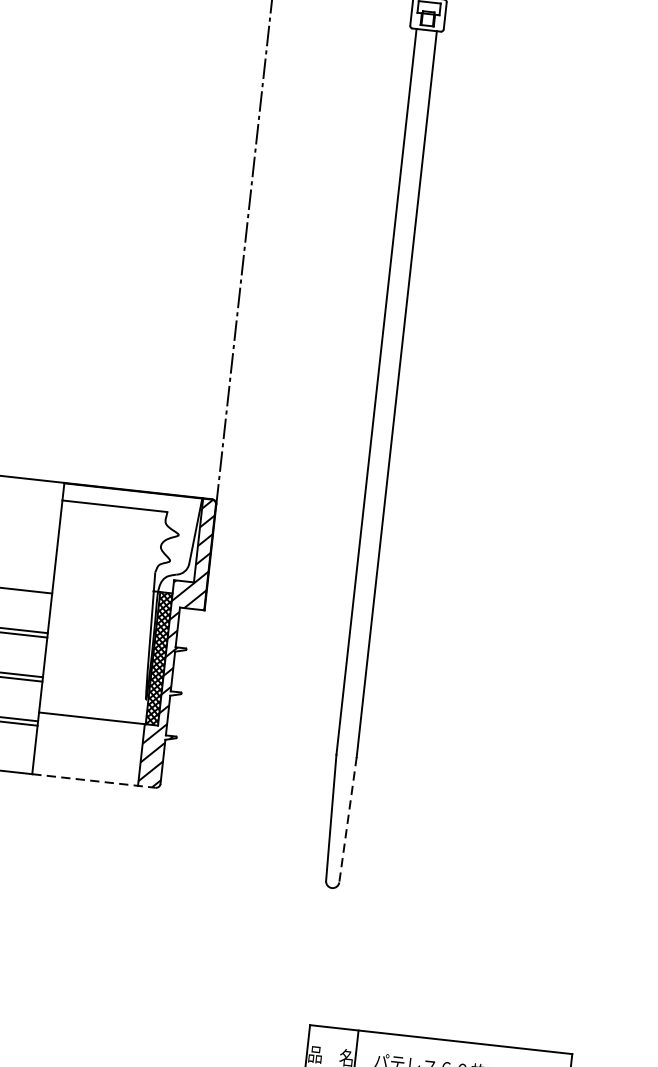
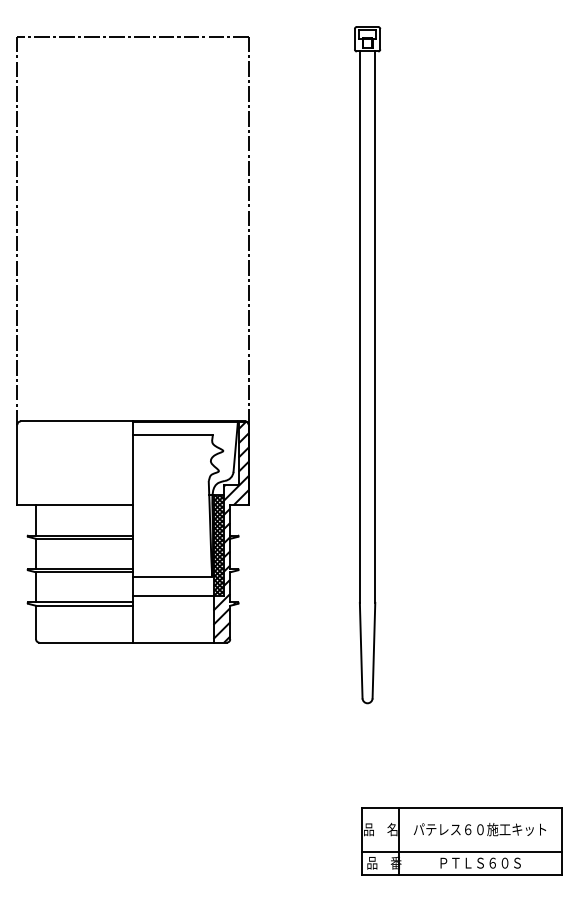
line: (93, 694) -> (172, 577), added
line: (94, 780) -> (180, 642), dashed -> solid
line: (347, 819) -> (373, 650), dashed -> solid

